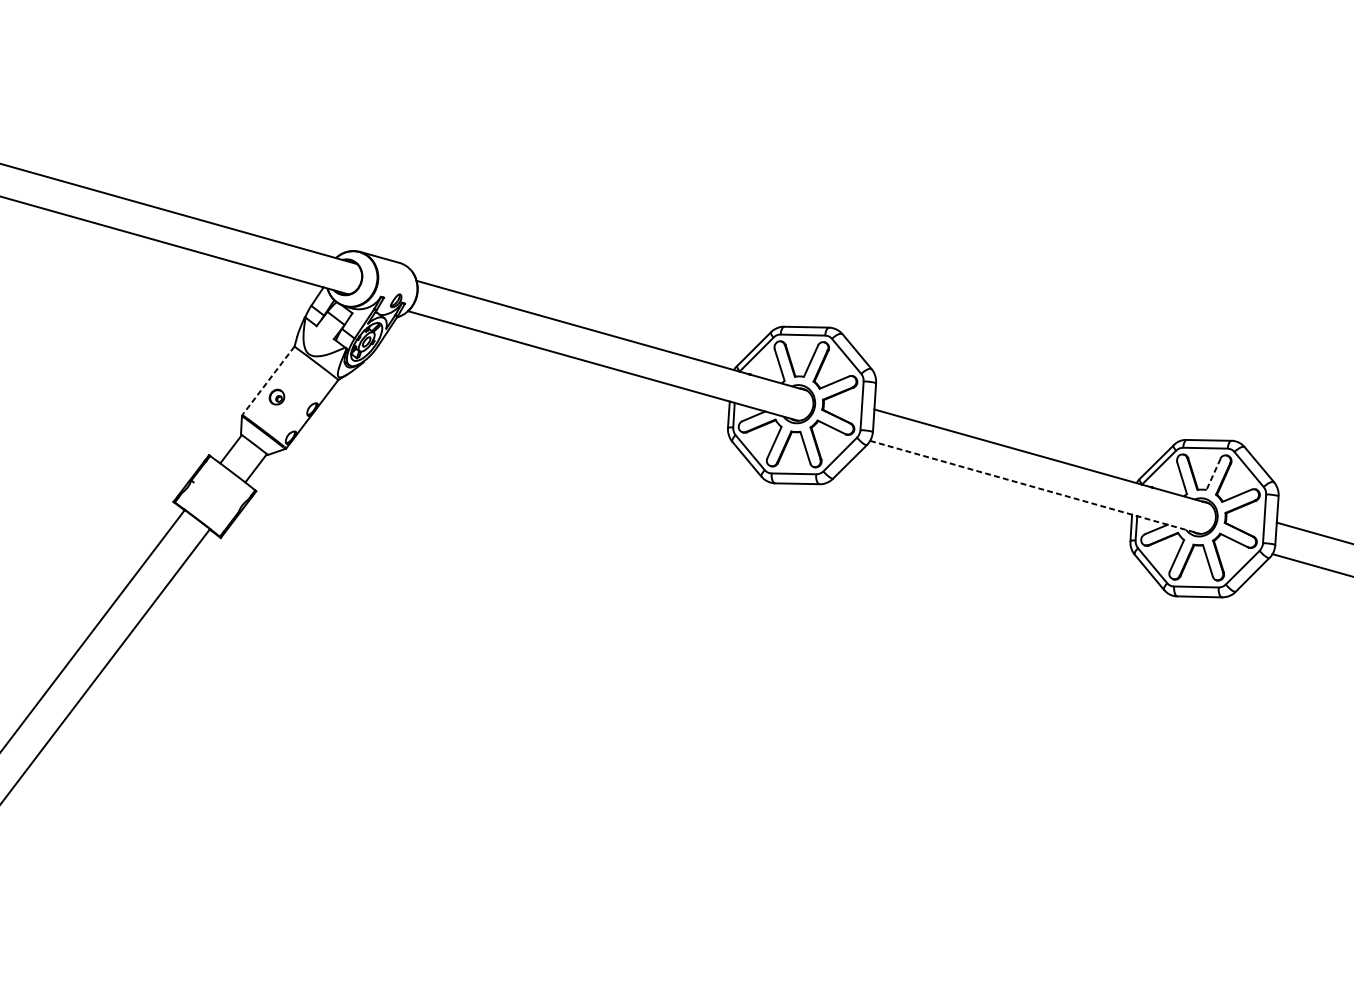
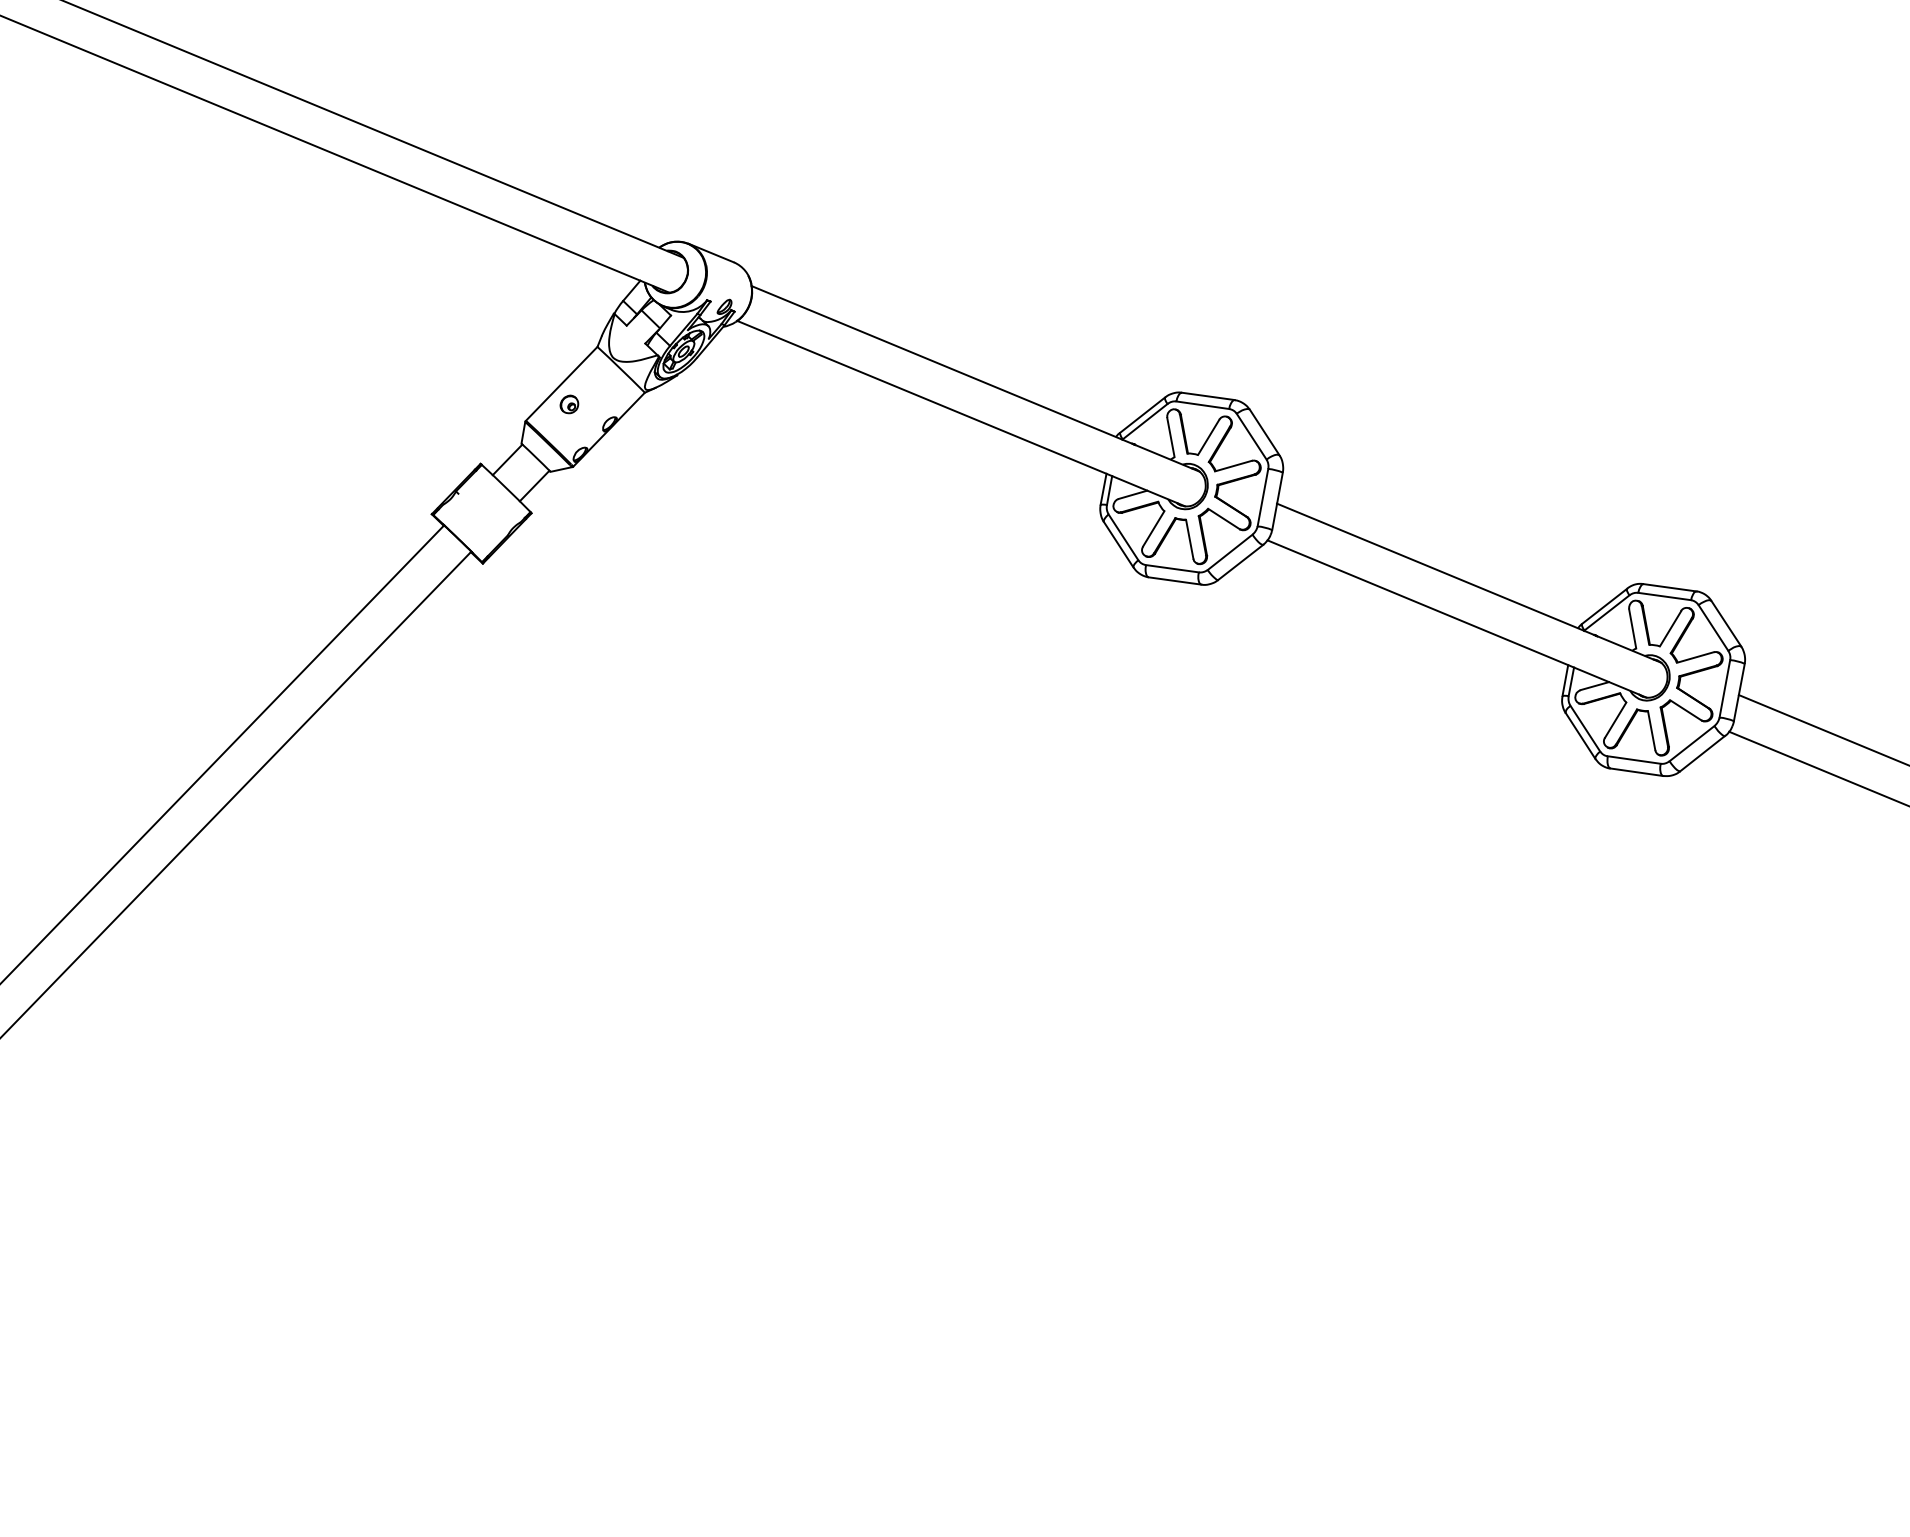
line: (268, 381) -> (561, 384), dashed -> solid
line: (1213, 475) -> (1670, 629), dashed -> solid
line: (1035, 487) -> (1457, 619), dashed -> solid

